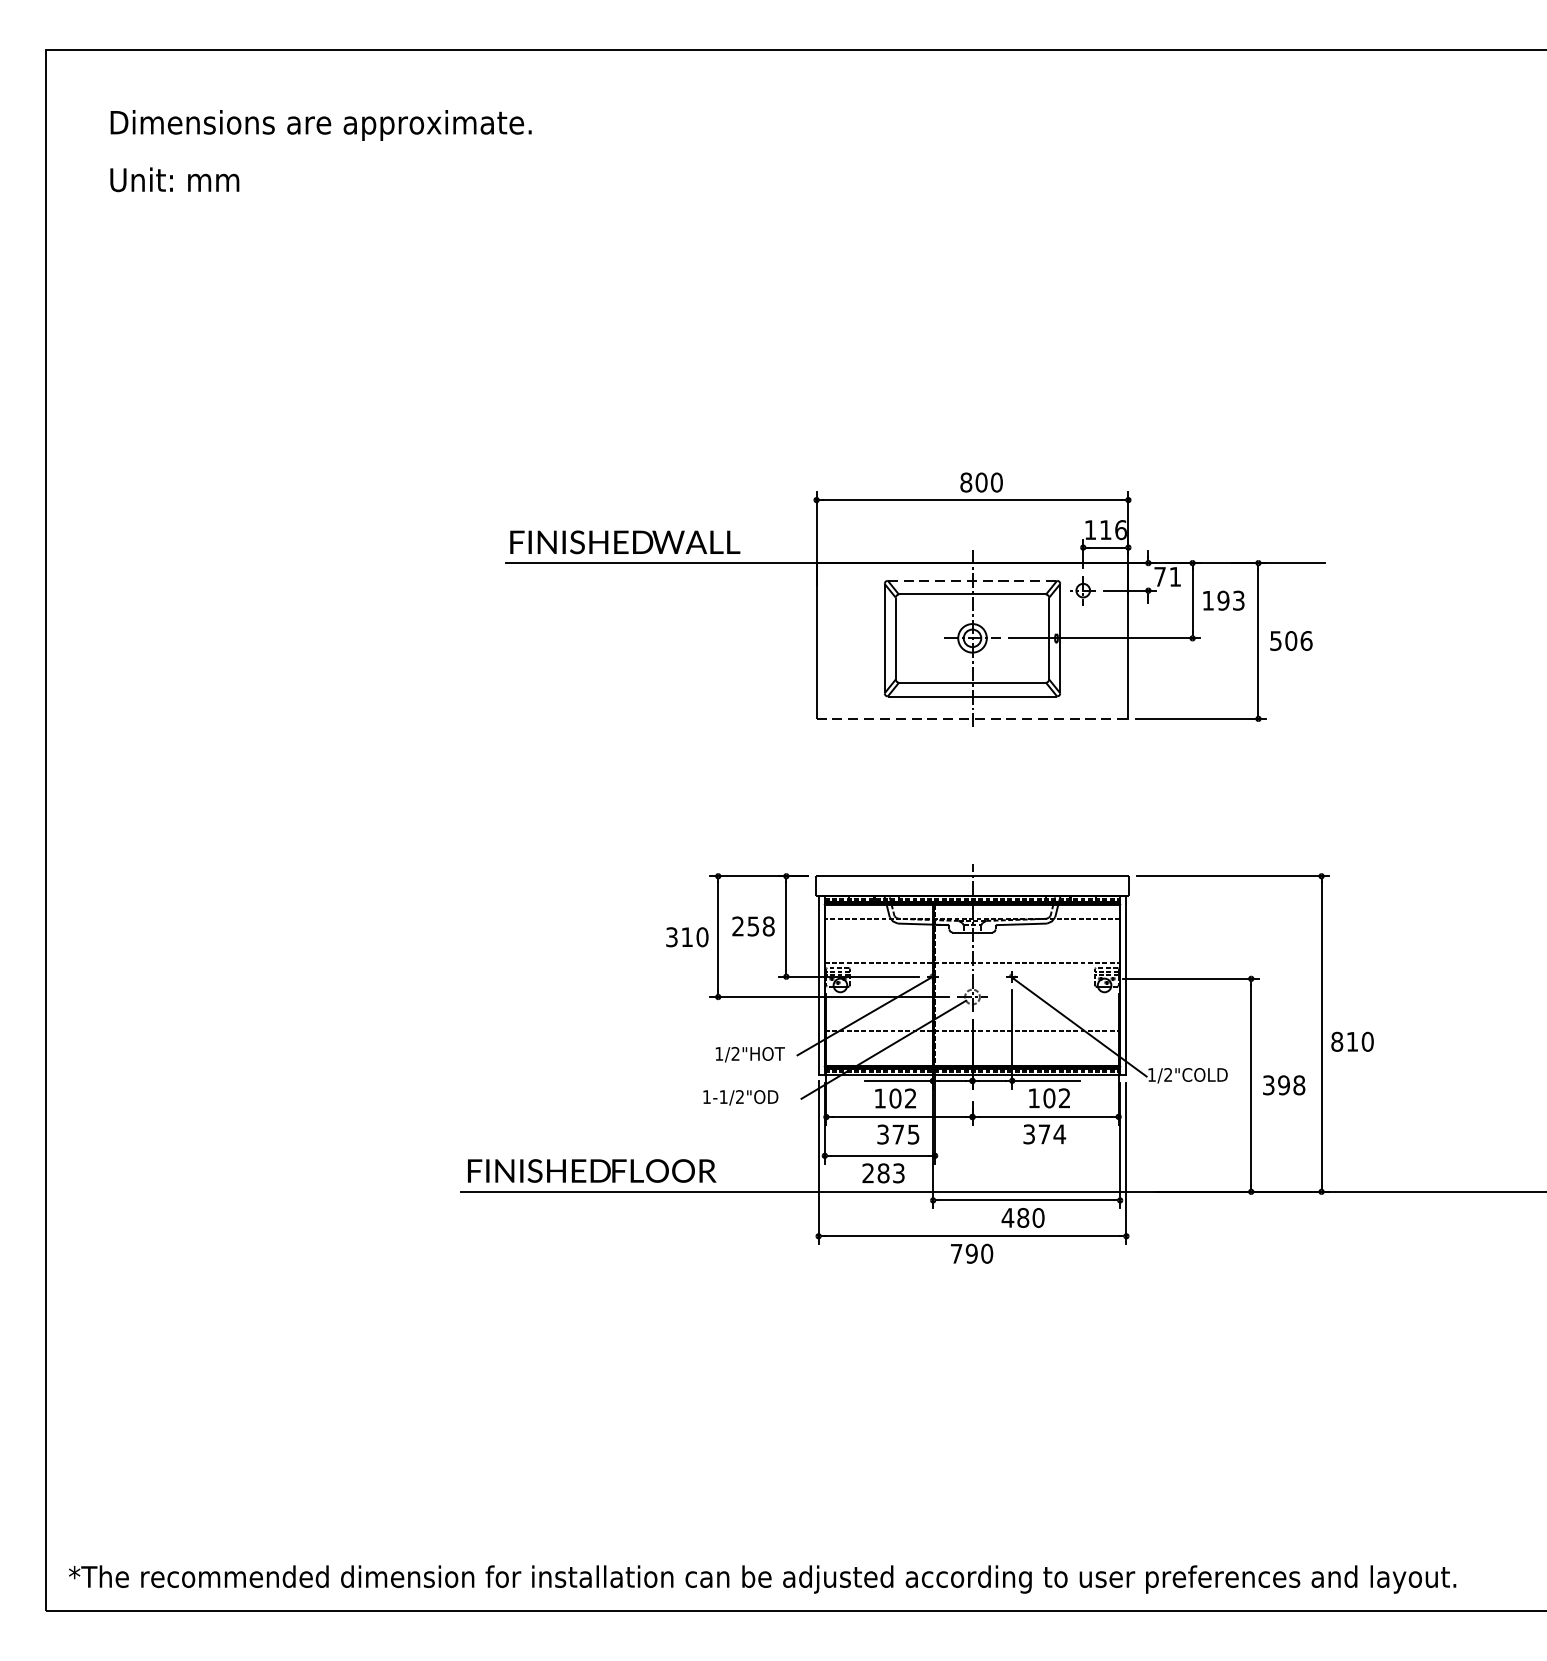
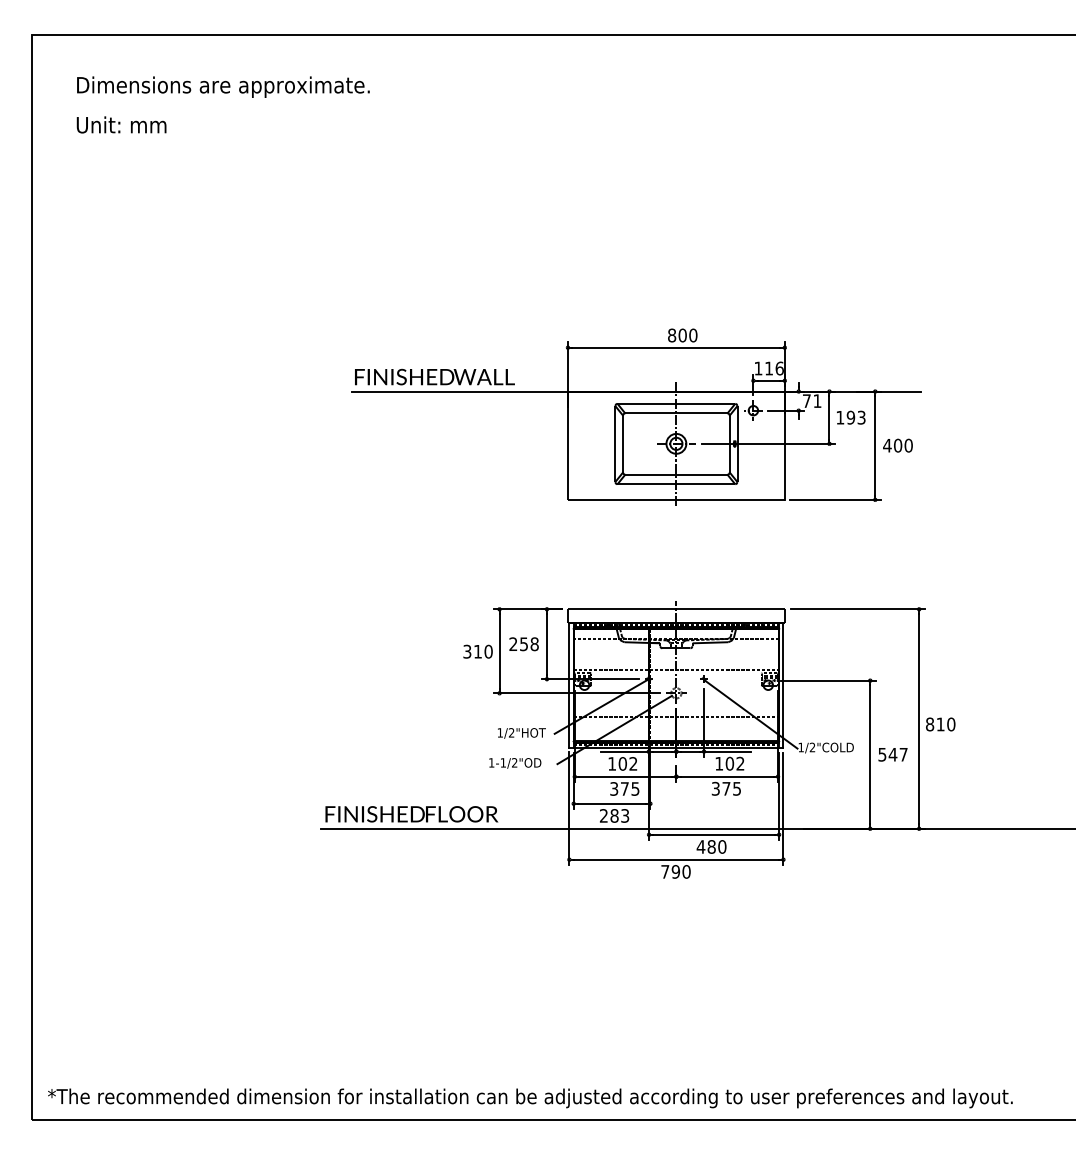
line: (972, 580) -> (676, 403), dashed -> solid
text: (1290, 640) -> (897, 445), 506 -> 400
line: (972, 718) -> (676, 499), dashed -> solid
text: (1283, 1085) -> (892, 754), 398 -> 547
text: (1058, 1133) -> (736, 788), 374 -> 375

